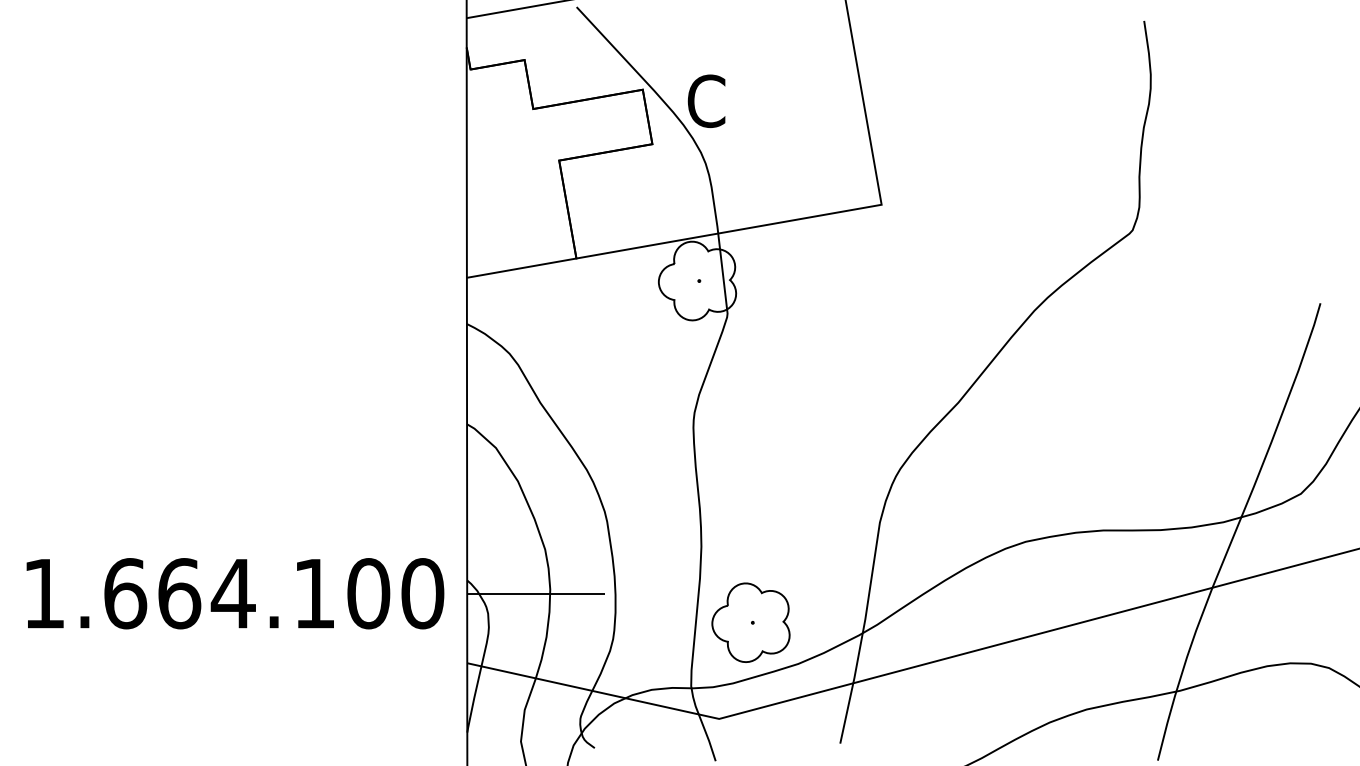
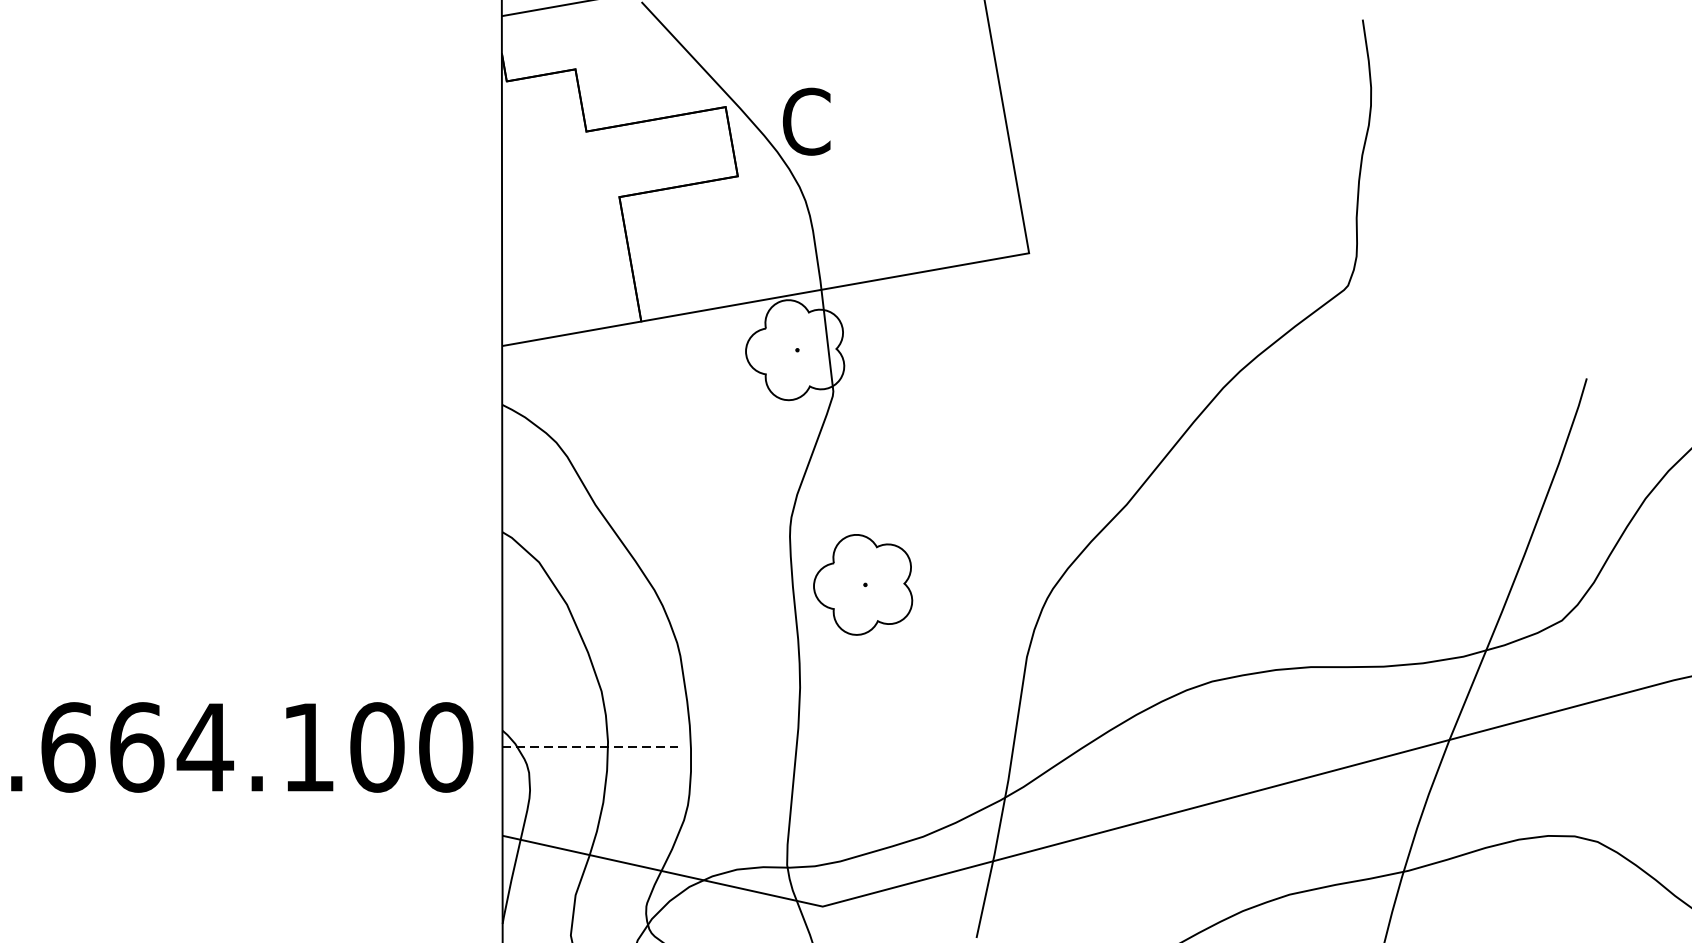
line: (536, 593) -> (590, 747), solid -> dashed
part: (750, 622) -> (862, 584), moved

